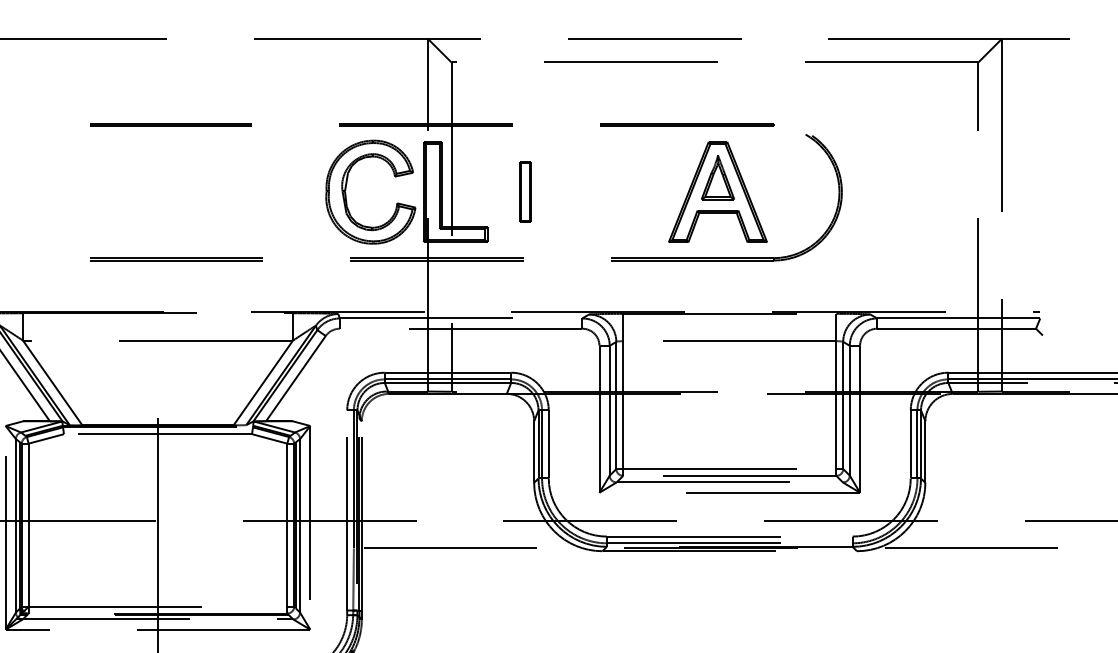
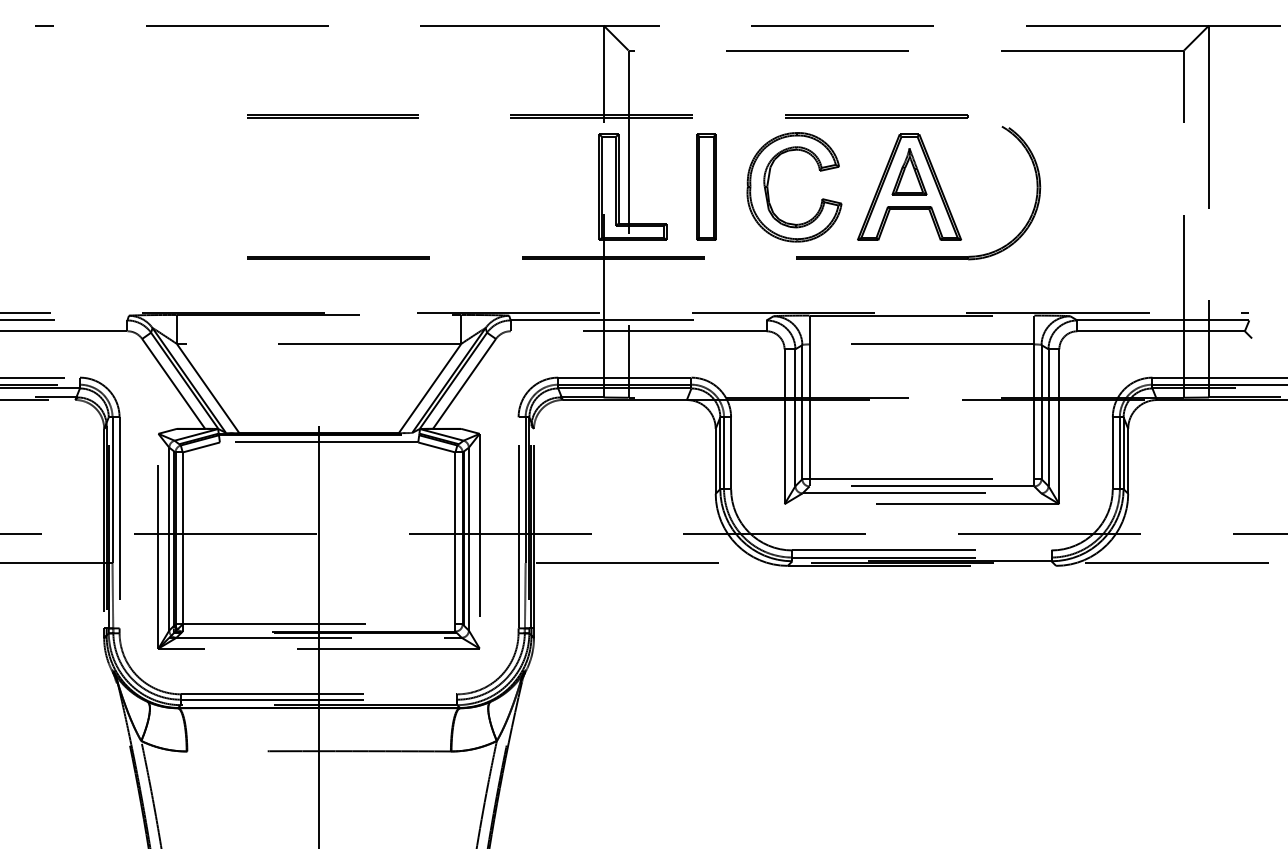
part: (347, 185) -> (769, 180), moved
part: (525, 191) -> (706, 186), size x1.67

